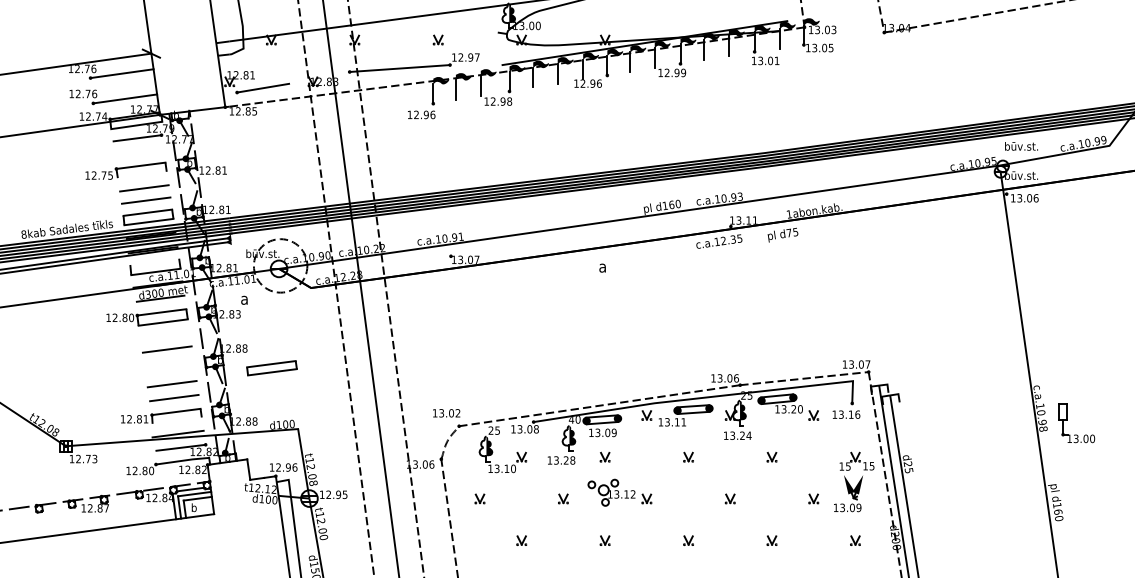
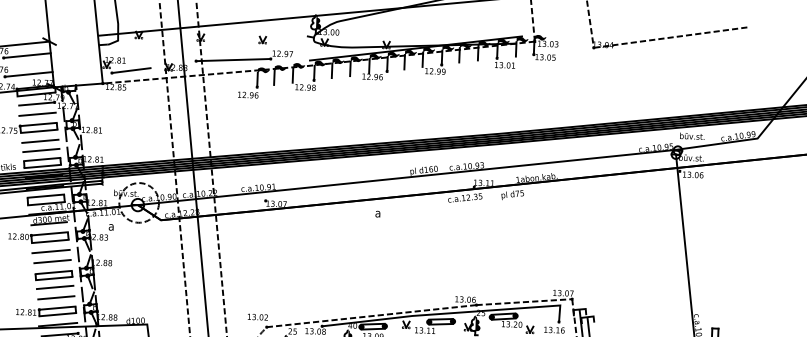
line: (138, 152) -> (37, 114), added
line: (141, 174) -> (38, 130), added
line: (154, 261) -> (45, 195), added
line: (164, 336) -> (50, 251), added
part: (271, 368) -> (53, 275), moved
line: (176, 420) -> (57, 314), added

